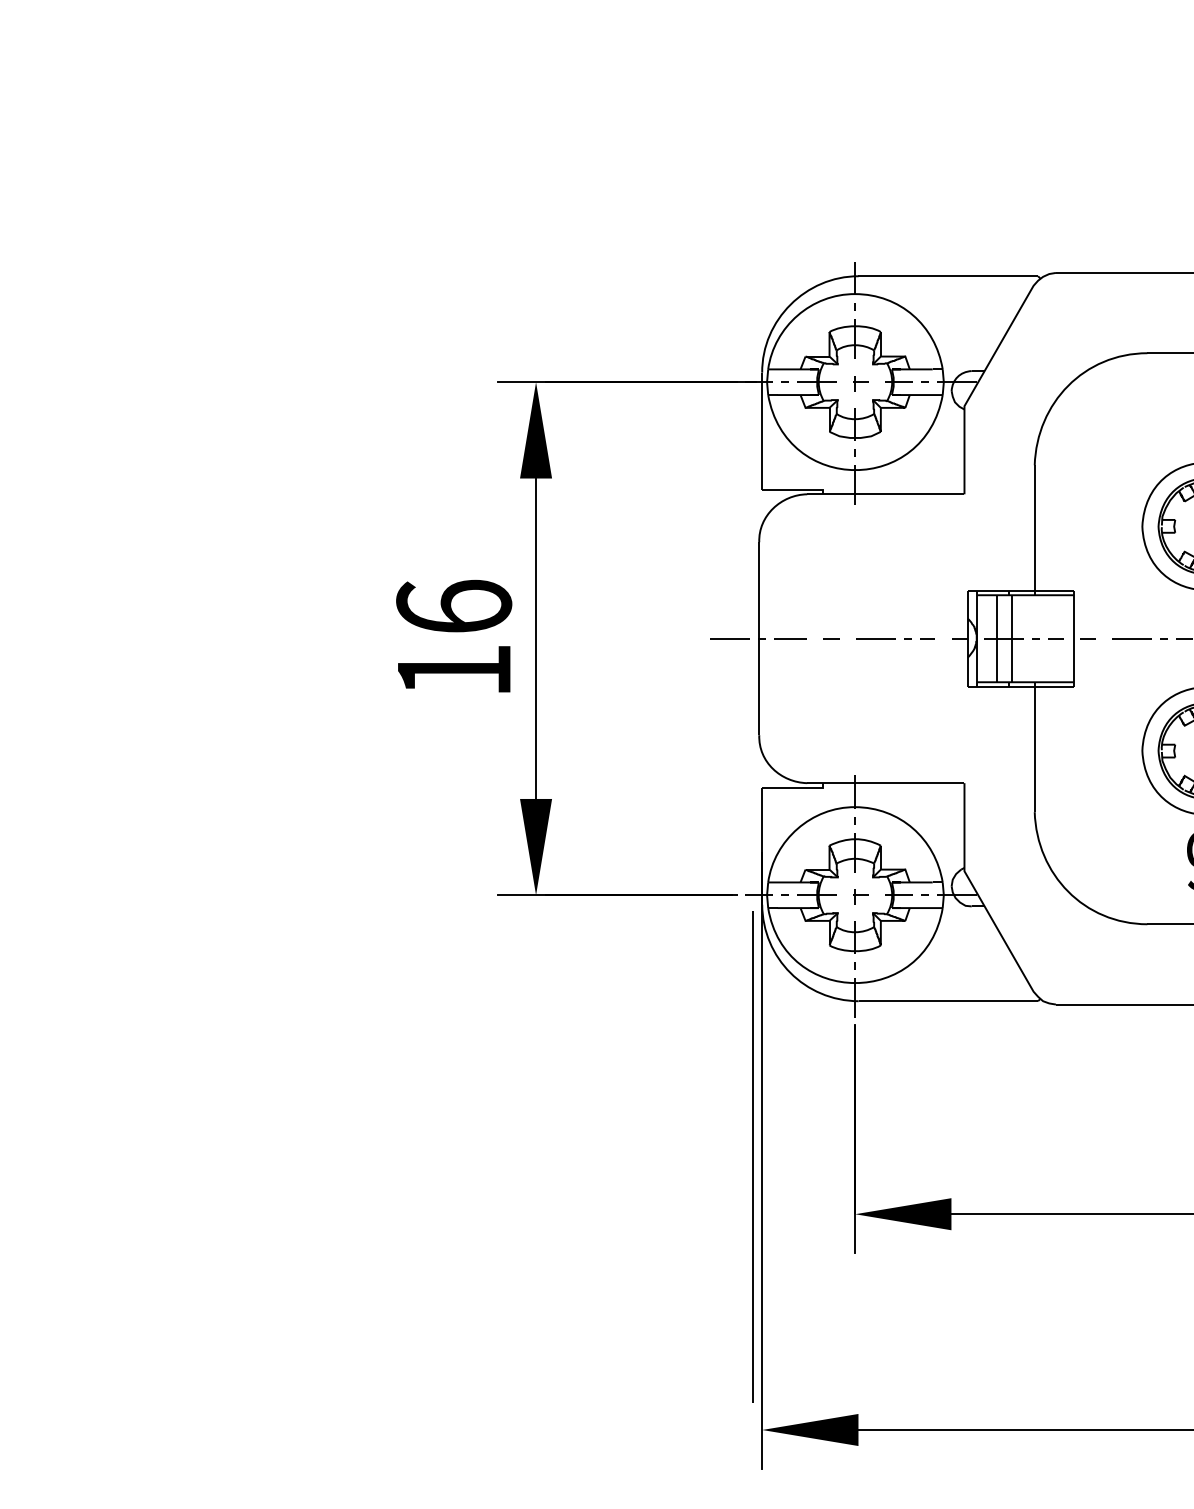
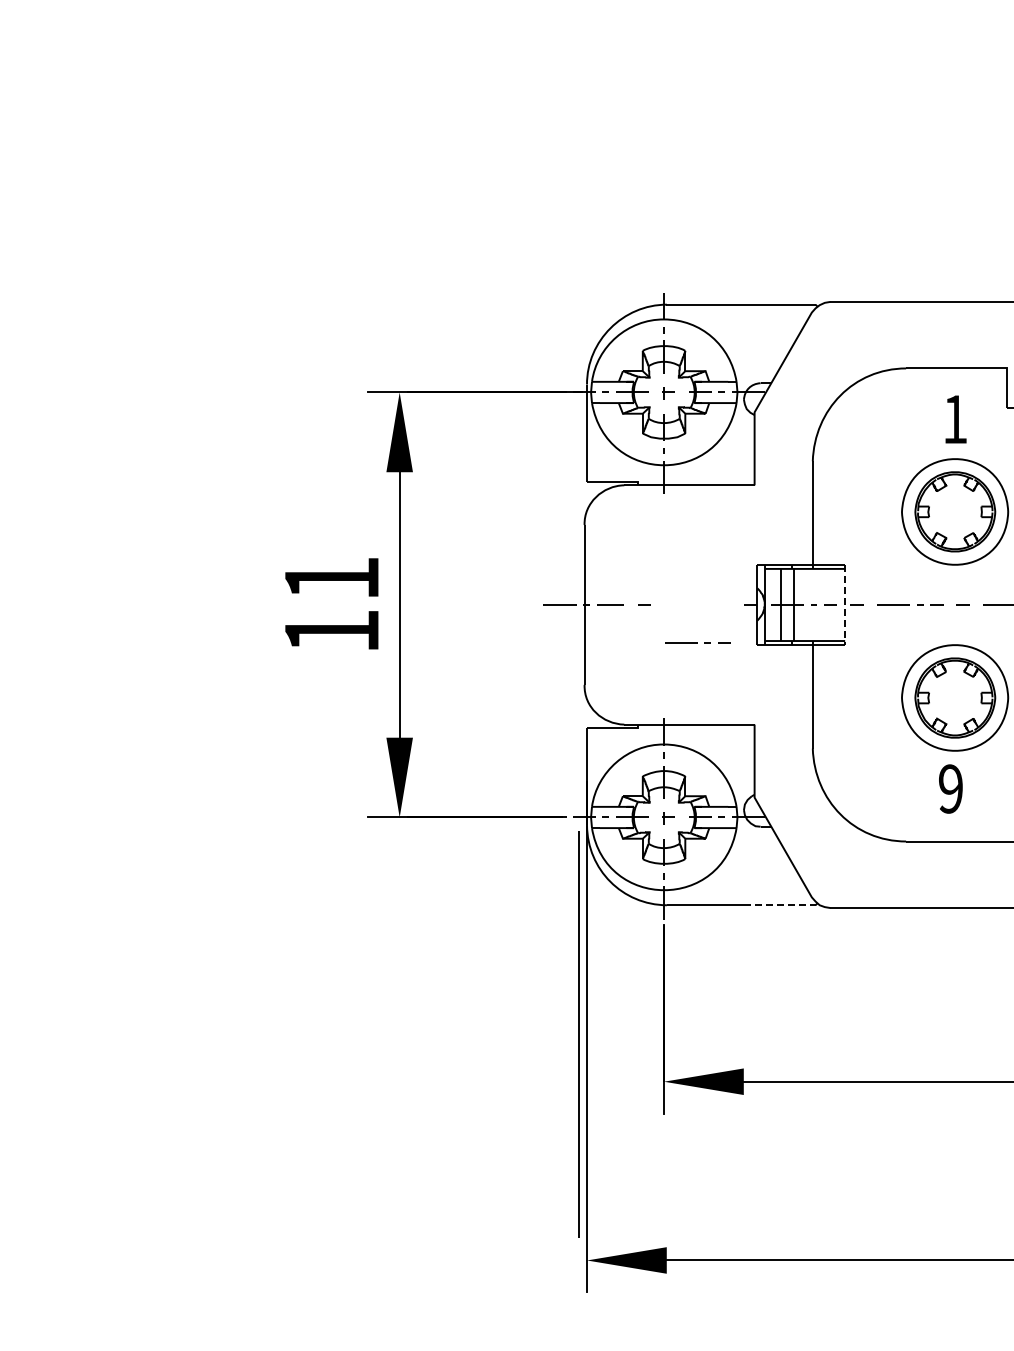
text: (453, 605) -> (331, 577), 16 -> 11
line: (895, 638) -> (697, 642), moved
line: (1074, 638) -> (845, 604), solid -> dashed
line: (994, 1001) -> (779, 905), solid -> dashed

